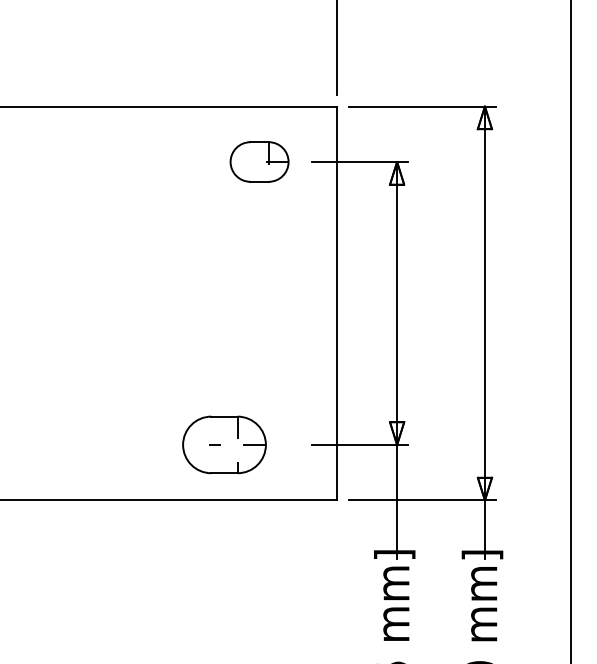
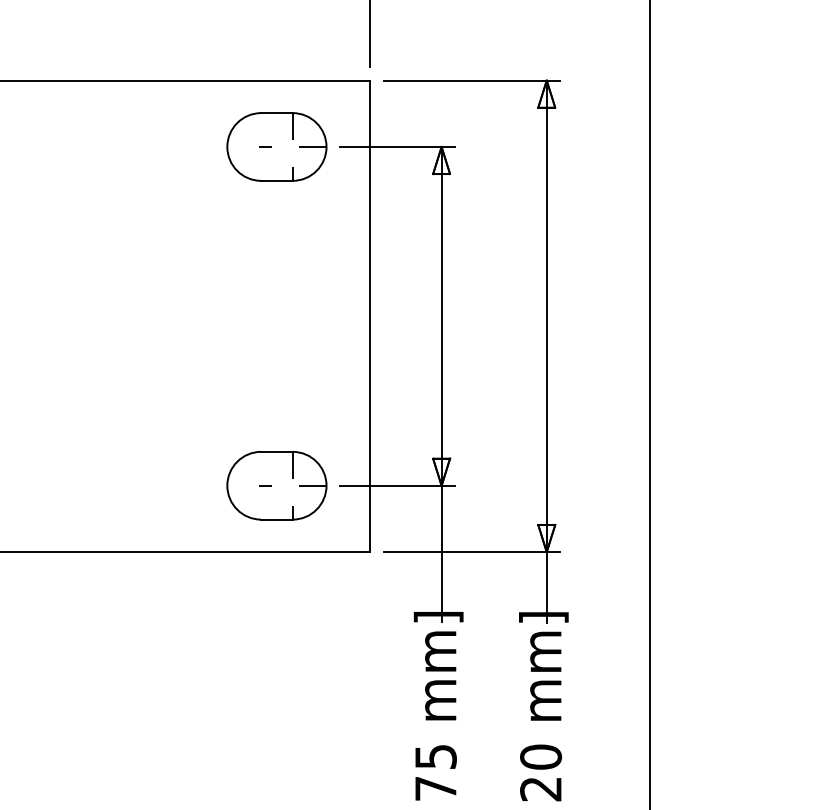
part: (259, 161) -> (276, 146), size x1.43
part: (224, 444) -> (276, 485), moved

